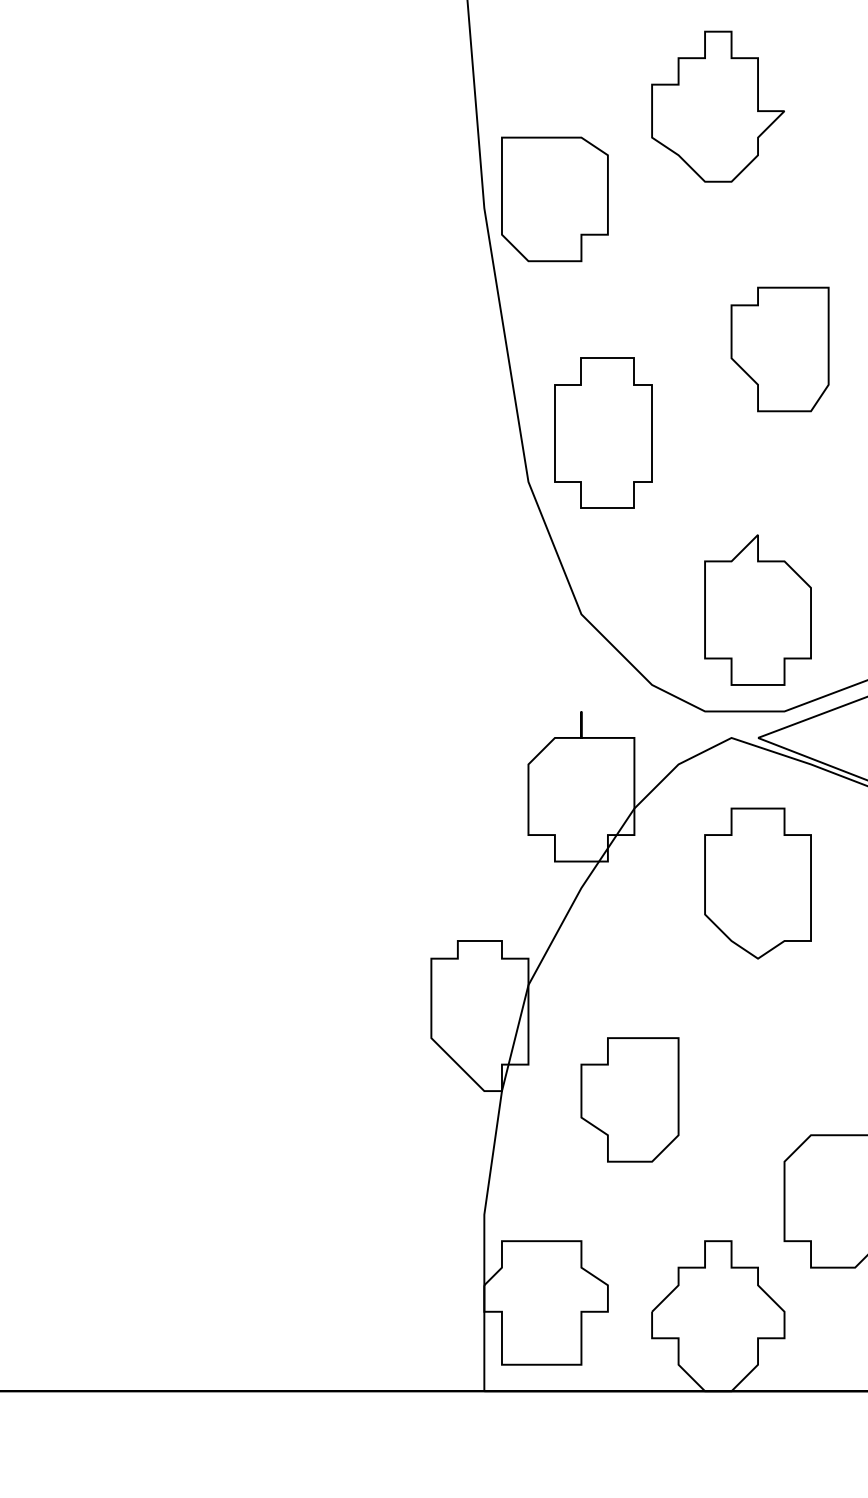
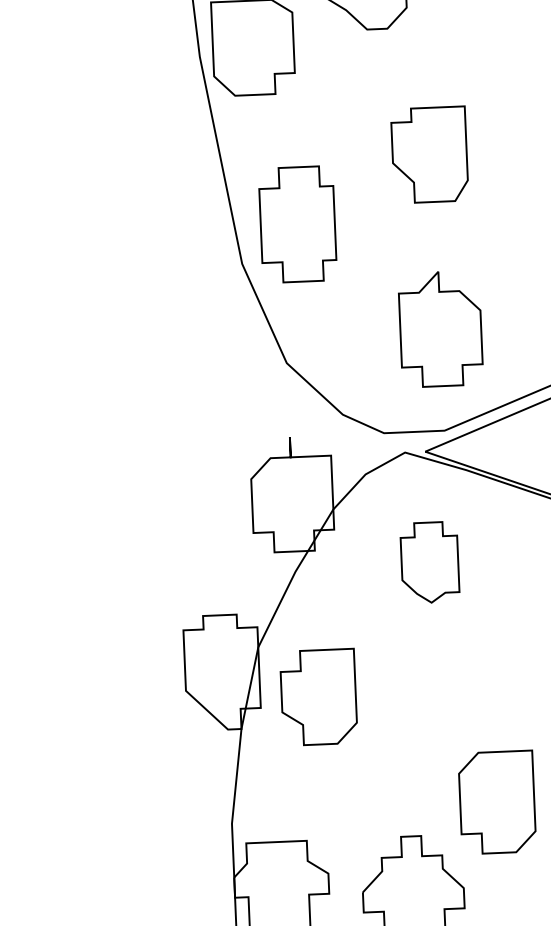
part: (757, 609) -> (440, 328), moved
part: (757, 883) -> (429, 562), size x0.7
part: (629, 1099) -> (318, 697), moved

